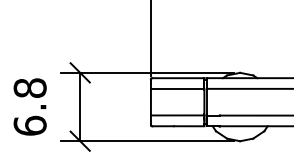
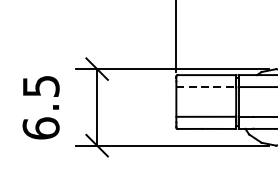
text: (29, 87) -> (40, 85), 6.8 -> 6.5
line: (177, 88) -> (206, 86), solid -> dashed

